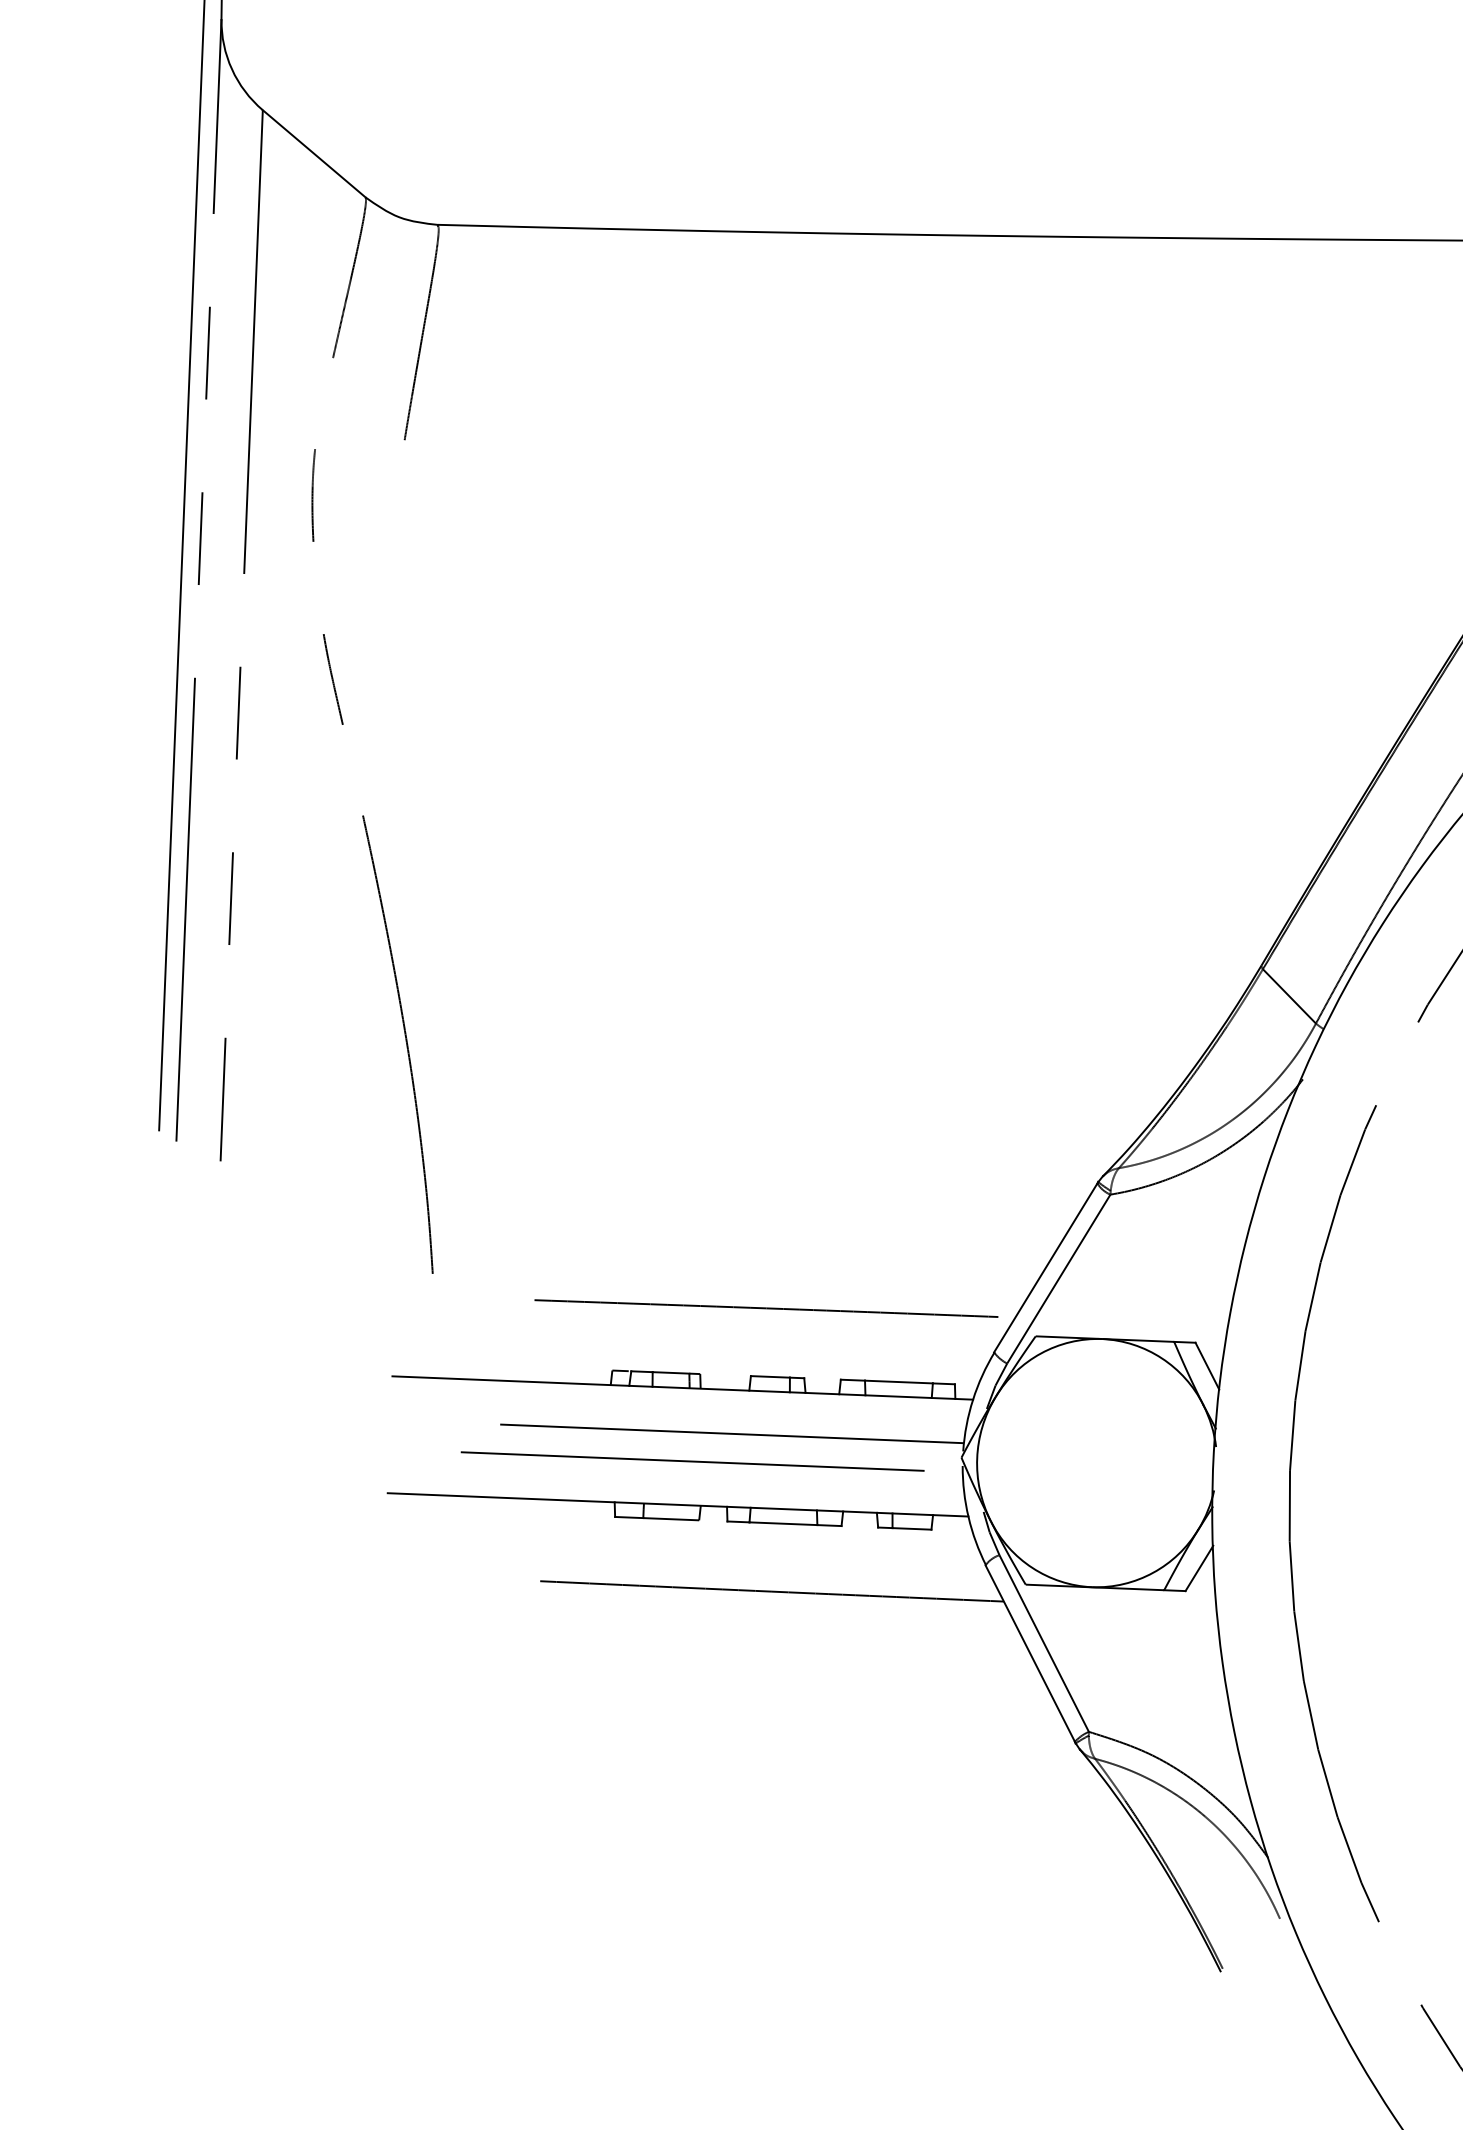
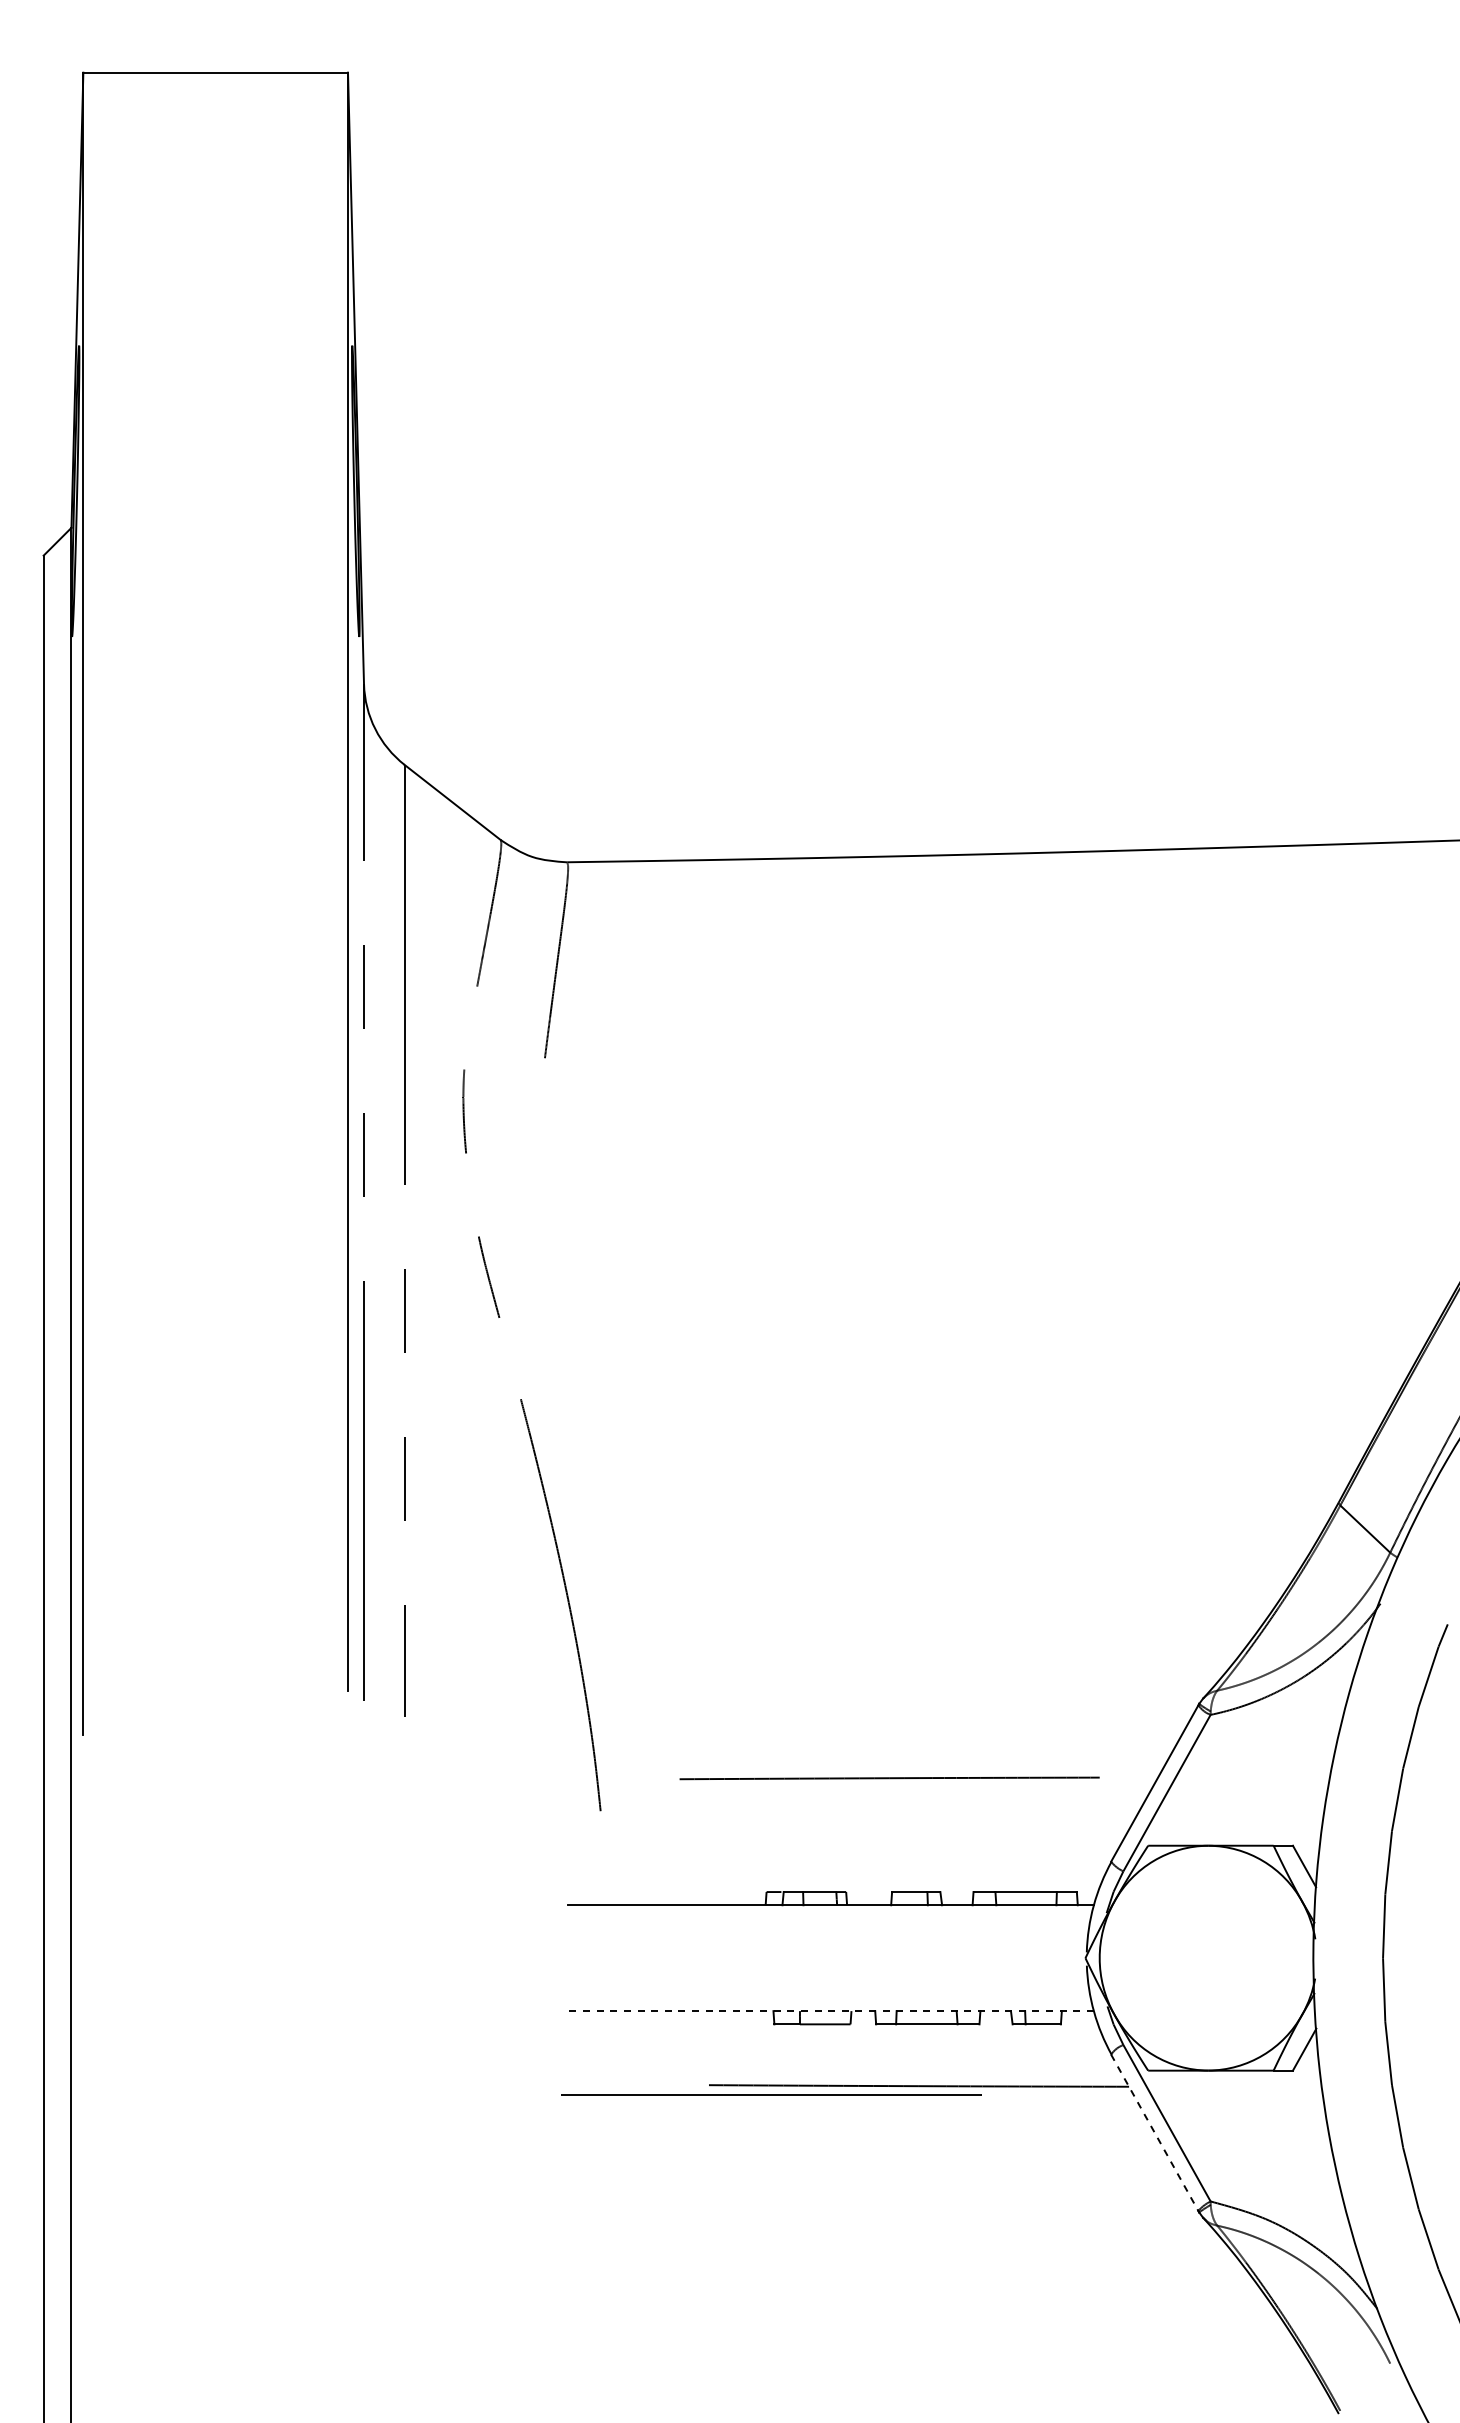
line: (766, 1308) -> (889, 1778), moved
line: (712, 1432) -> (859, 1944), removed
line: (692, 1460) -> (771, 2094), moved
line: (677, 1505) -> (830, 2011), solid -> dashed
line: (1029, 1653) -> (1154, 2132), solid -> dashed

